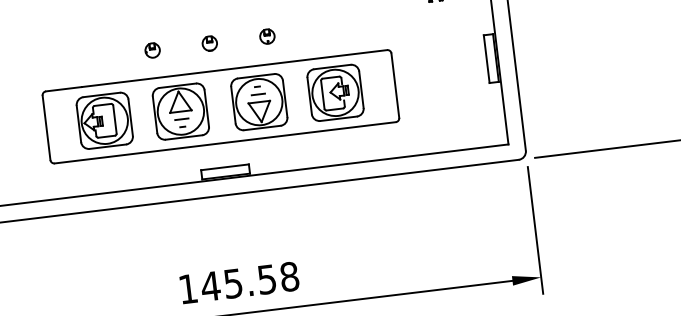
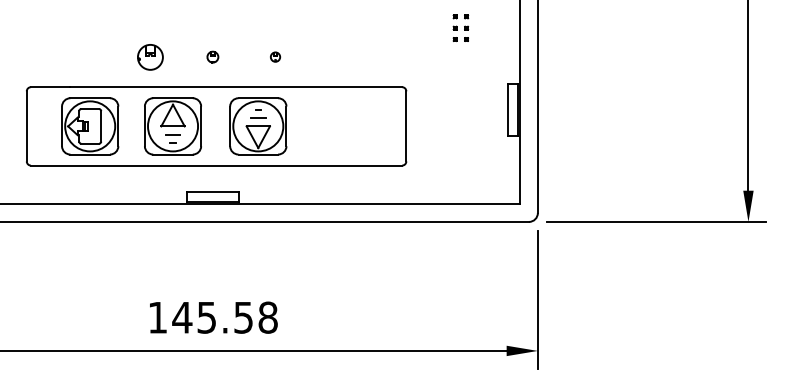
part: (267, 35) -> (275, 56), size x0.6
part: (209, 43) -> (212, 56), size x0.7
part: (152, 49) -> (150, 56), size x1.6
part: (335, 92) -> (341, 126), removed

